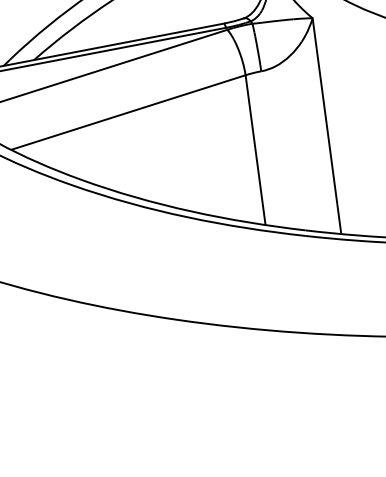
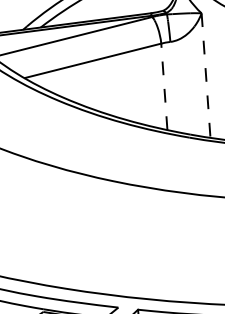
line: (327, 127) -> (206, 76), solid -> dashed
line: (255, 149) -> (164, 86), solid -> dashed

